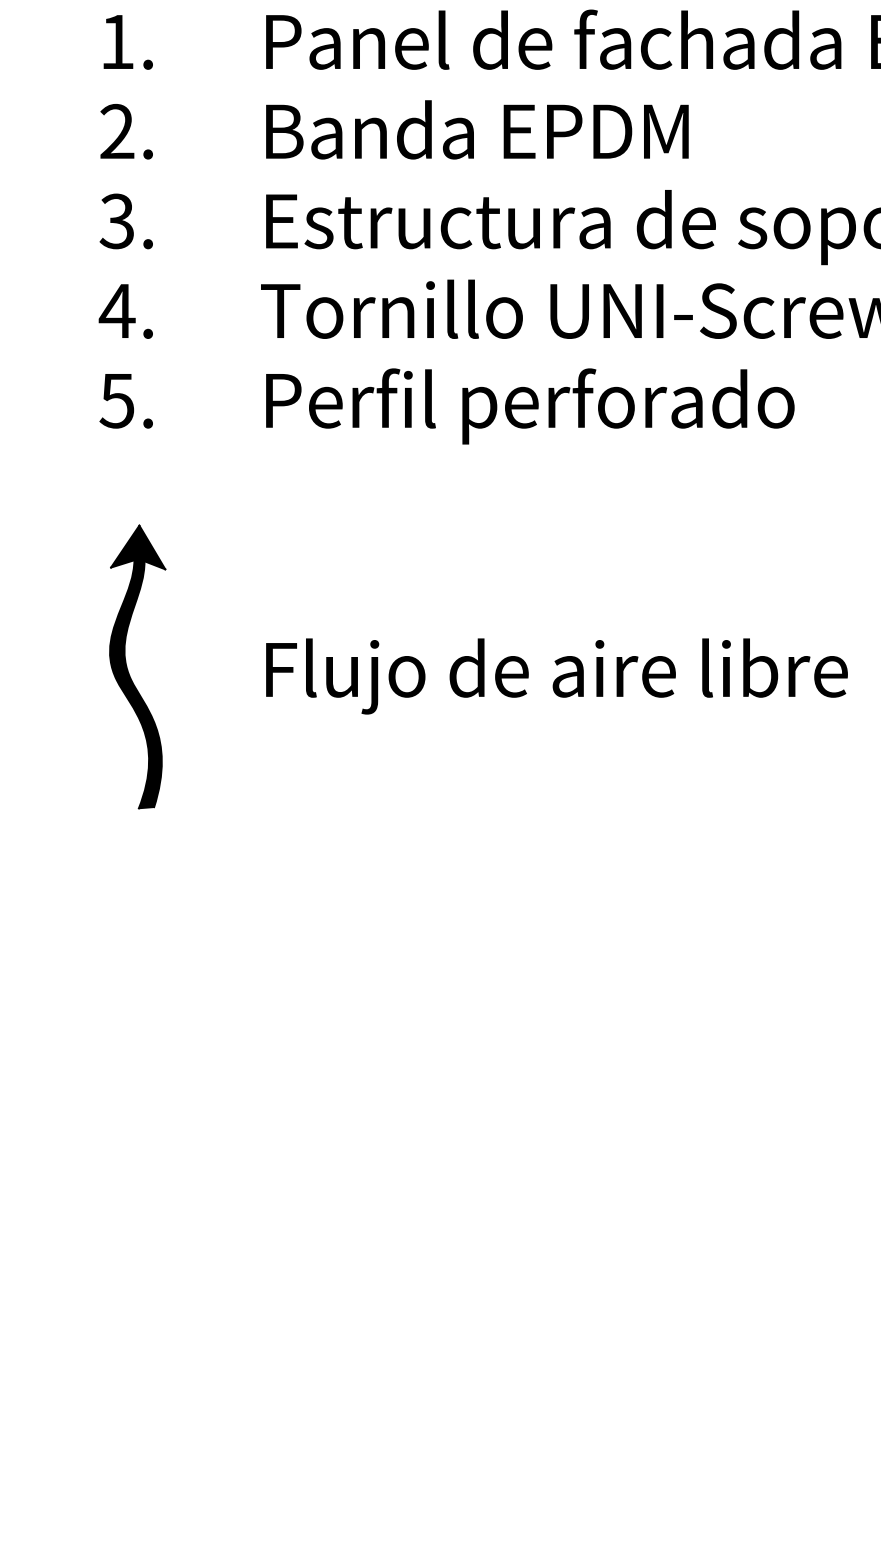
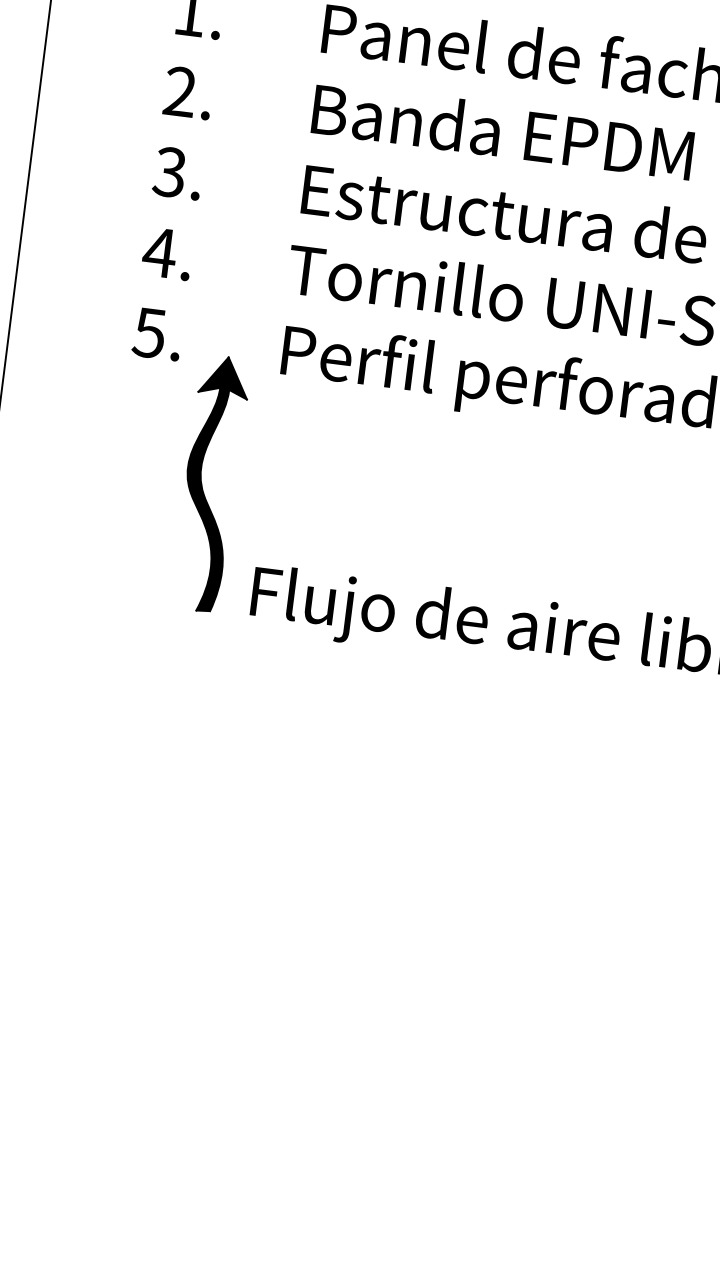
part: (128, 669) -> (202, 485), moved

